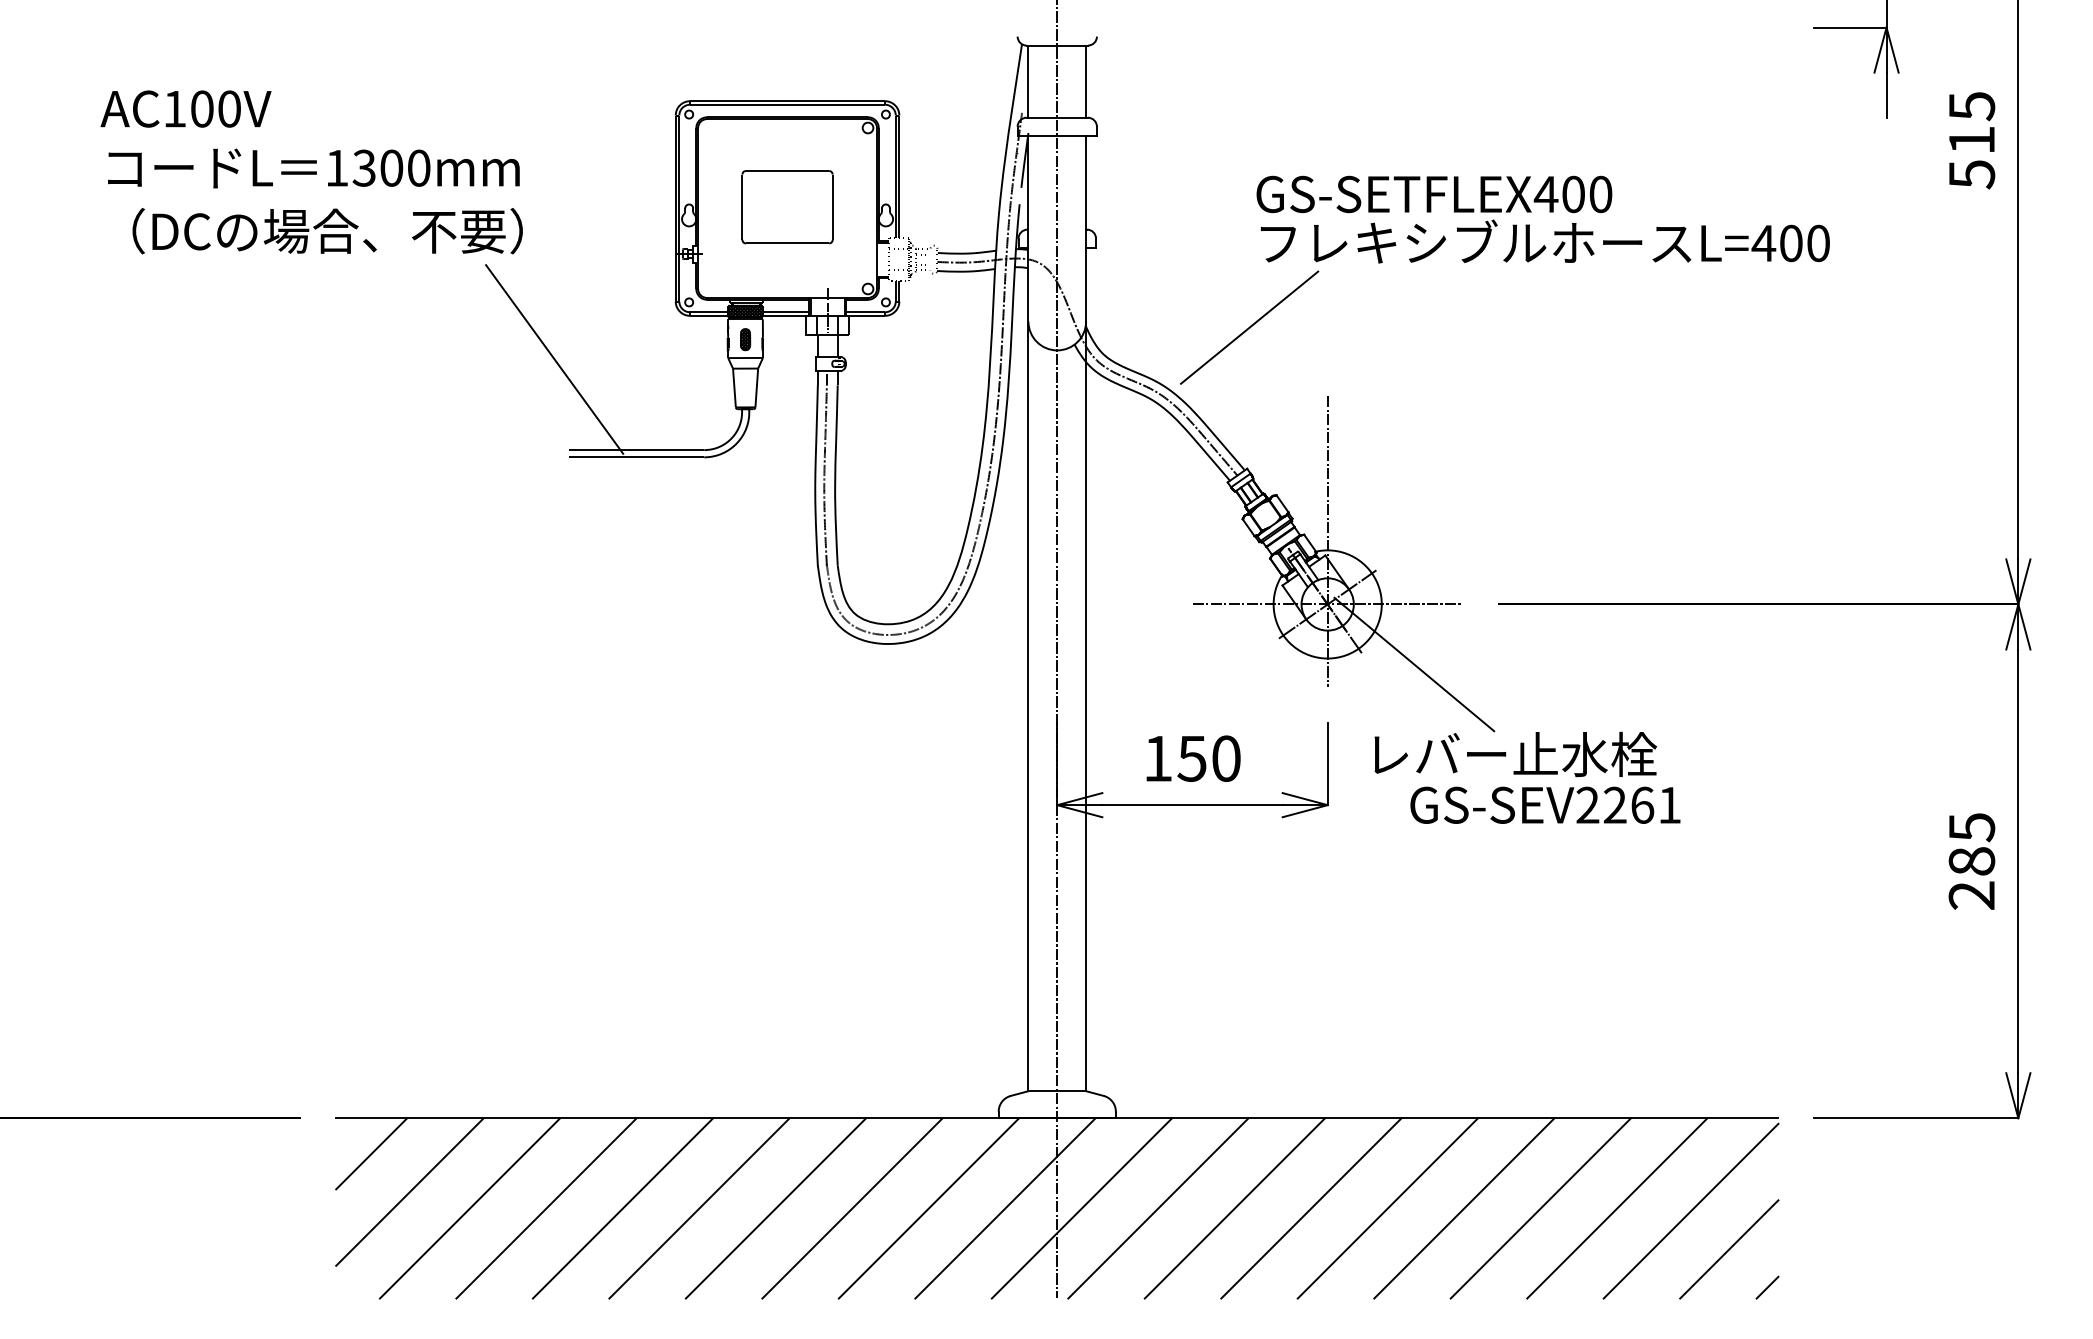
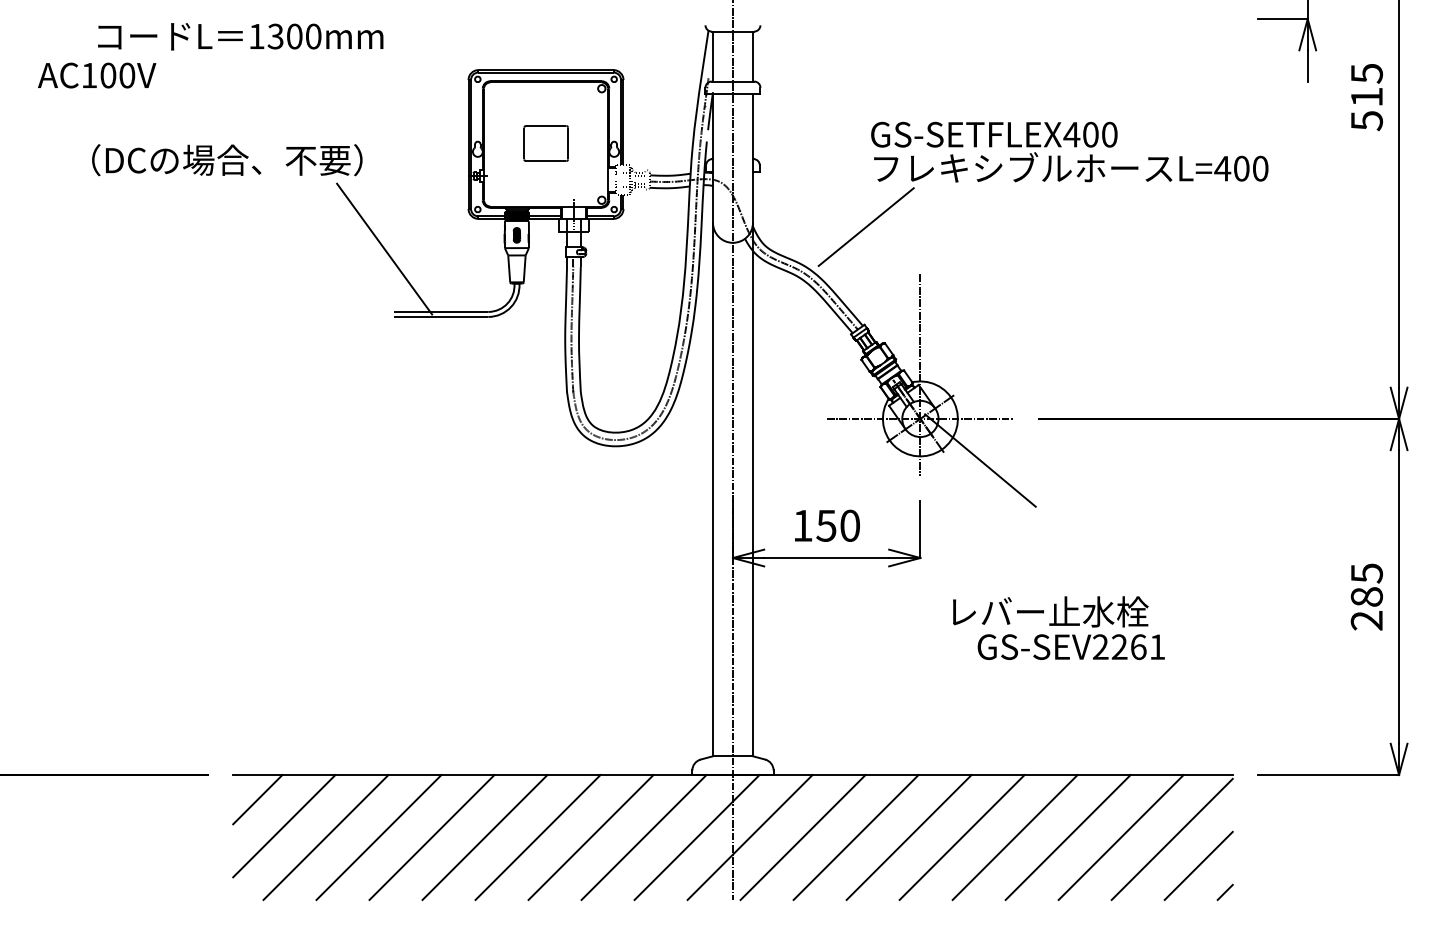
text: (186, 108) -> (97, 75), moved
text: (313, 168) -> (240, 36), moved
part: (788, 207) -> (546, 143), size x0.7
text: (1526, 776) -> (1058, 627), moved

